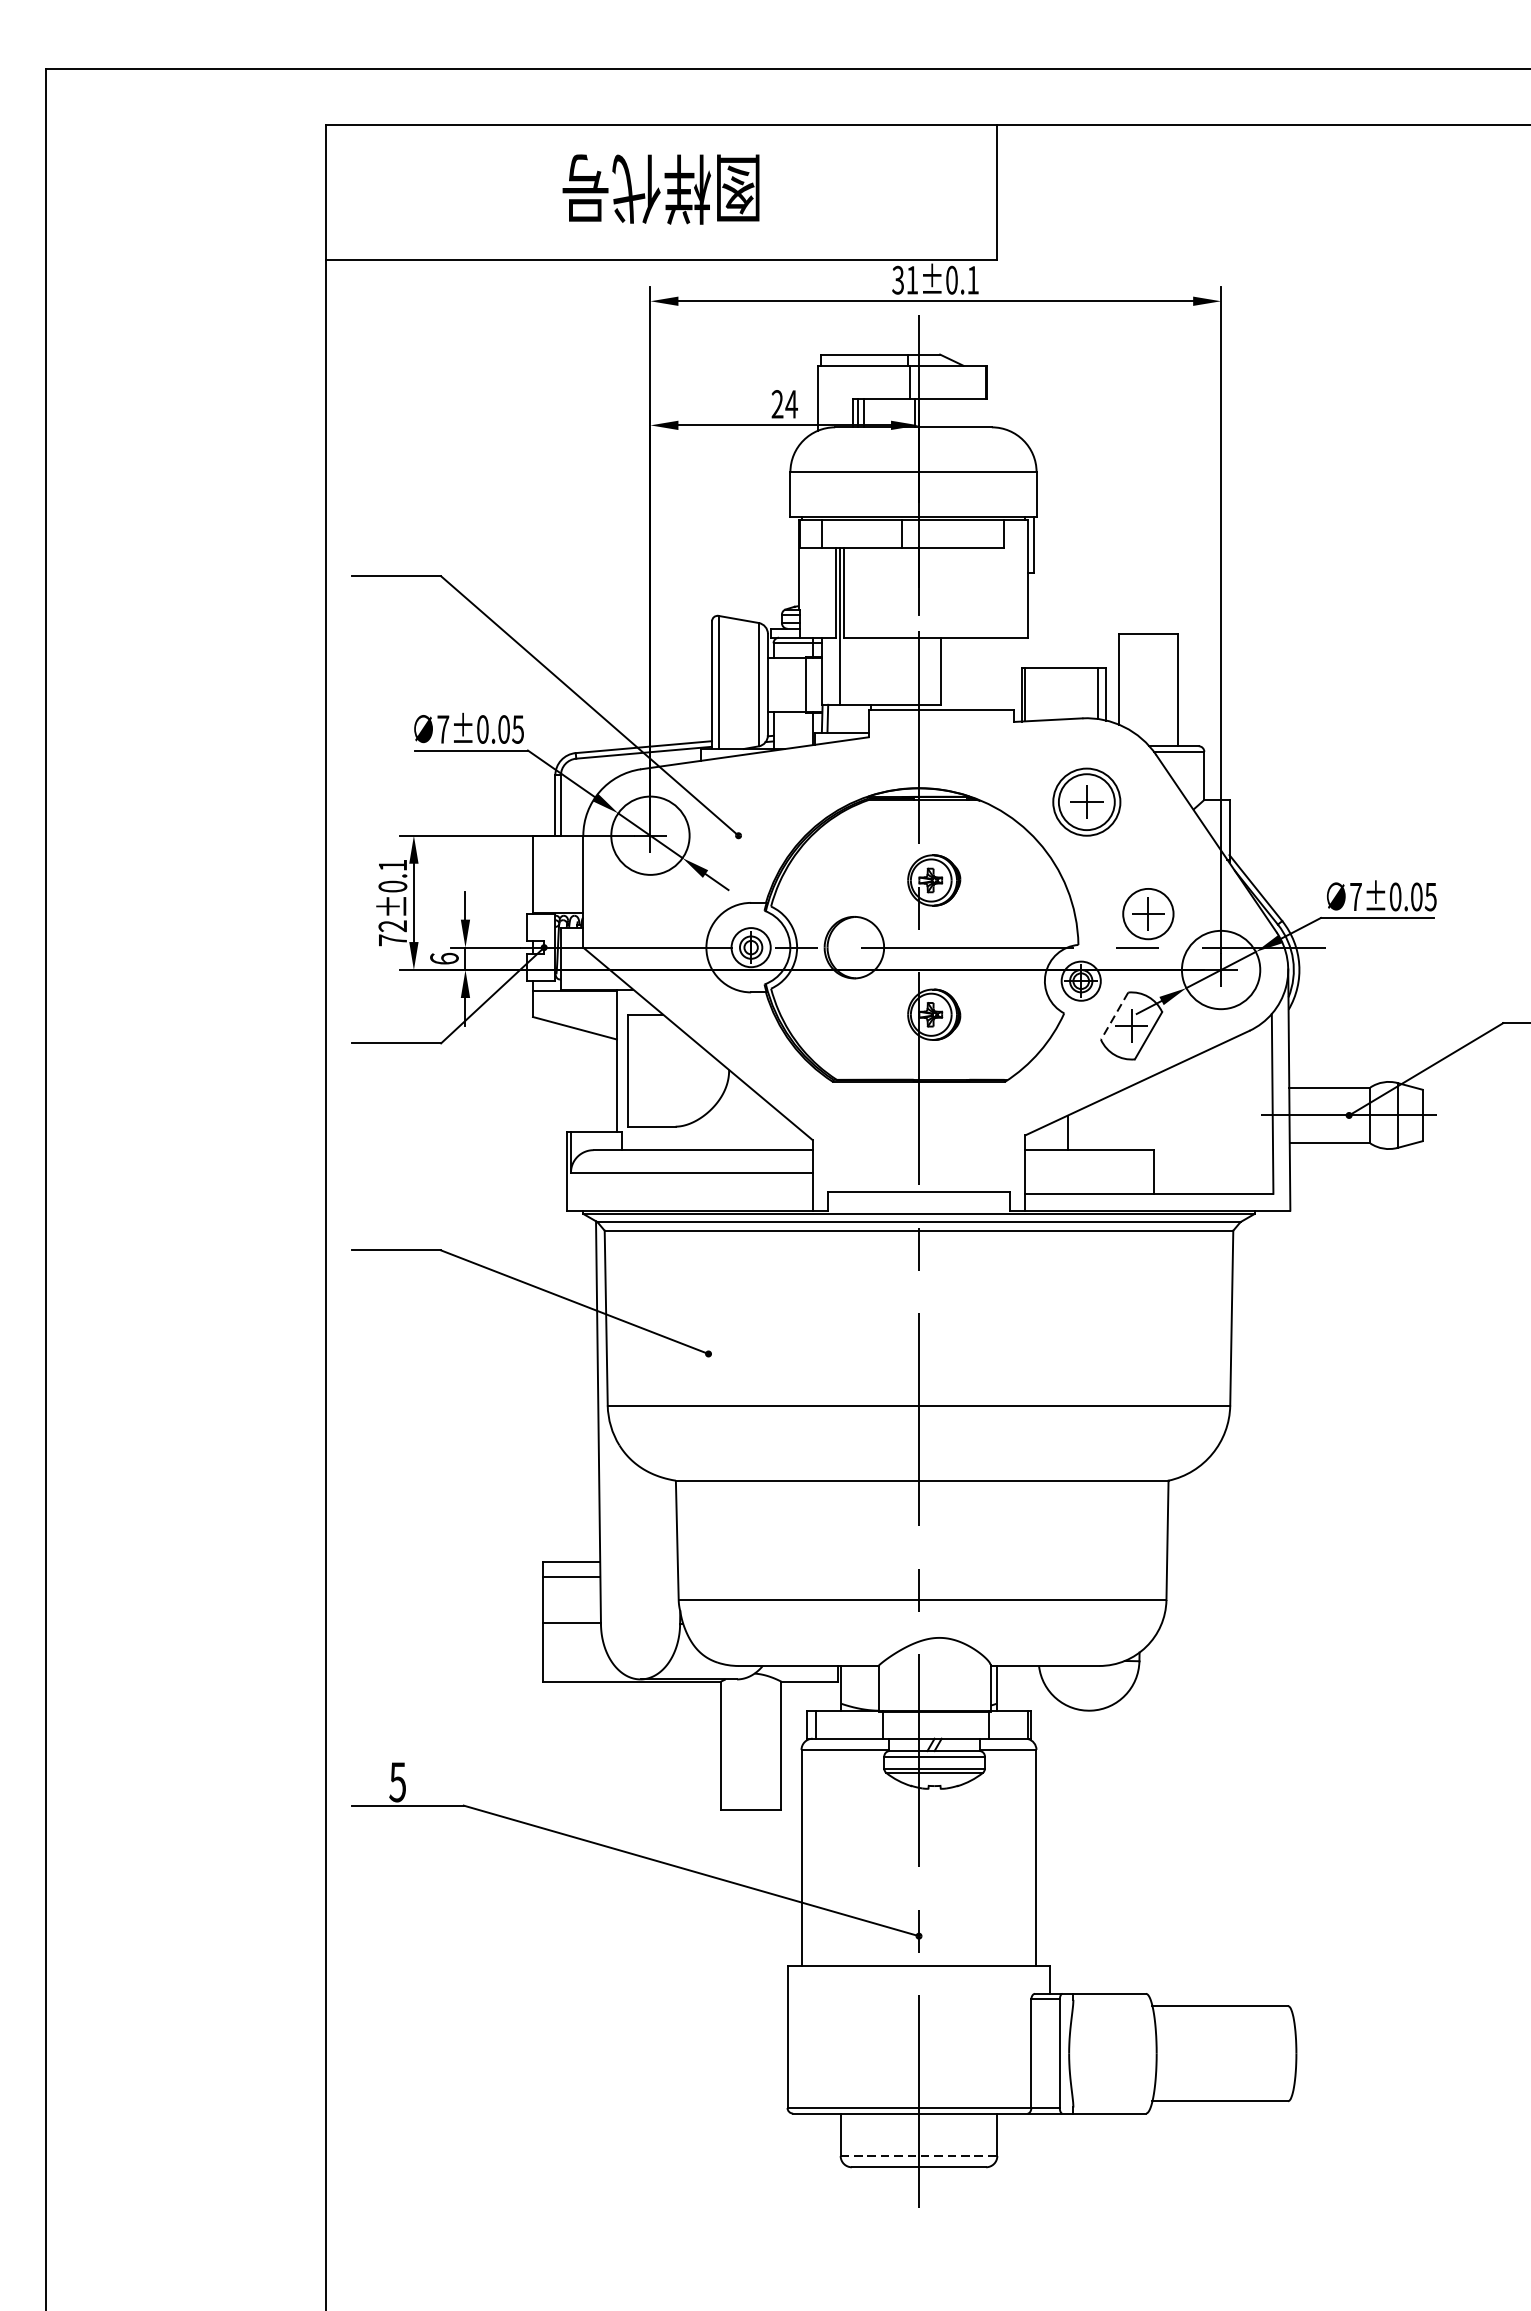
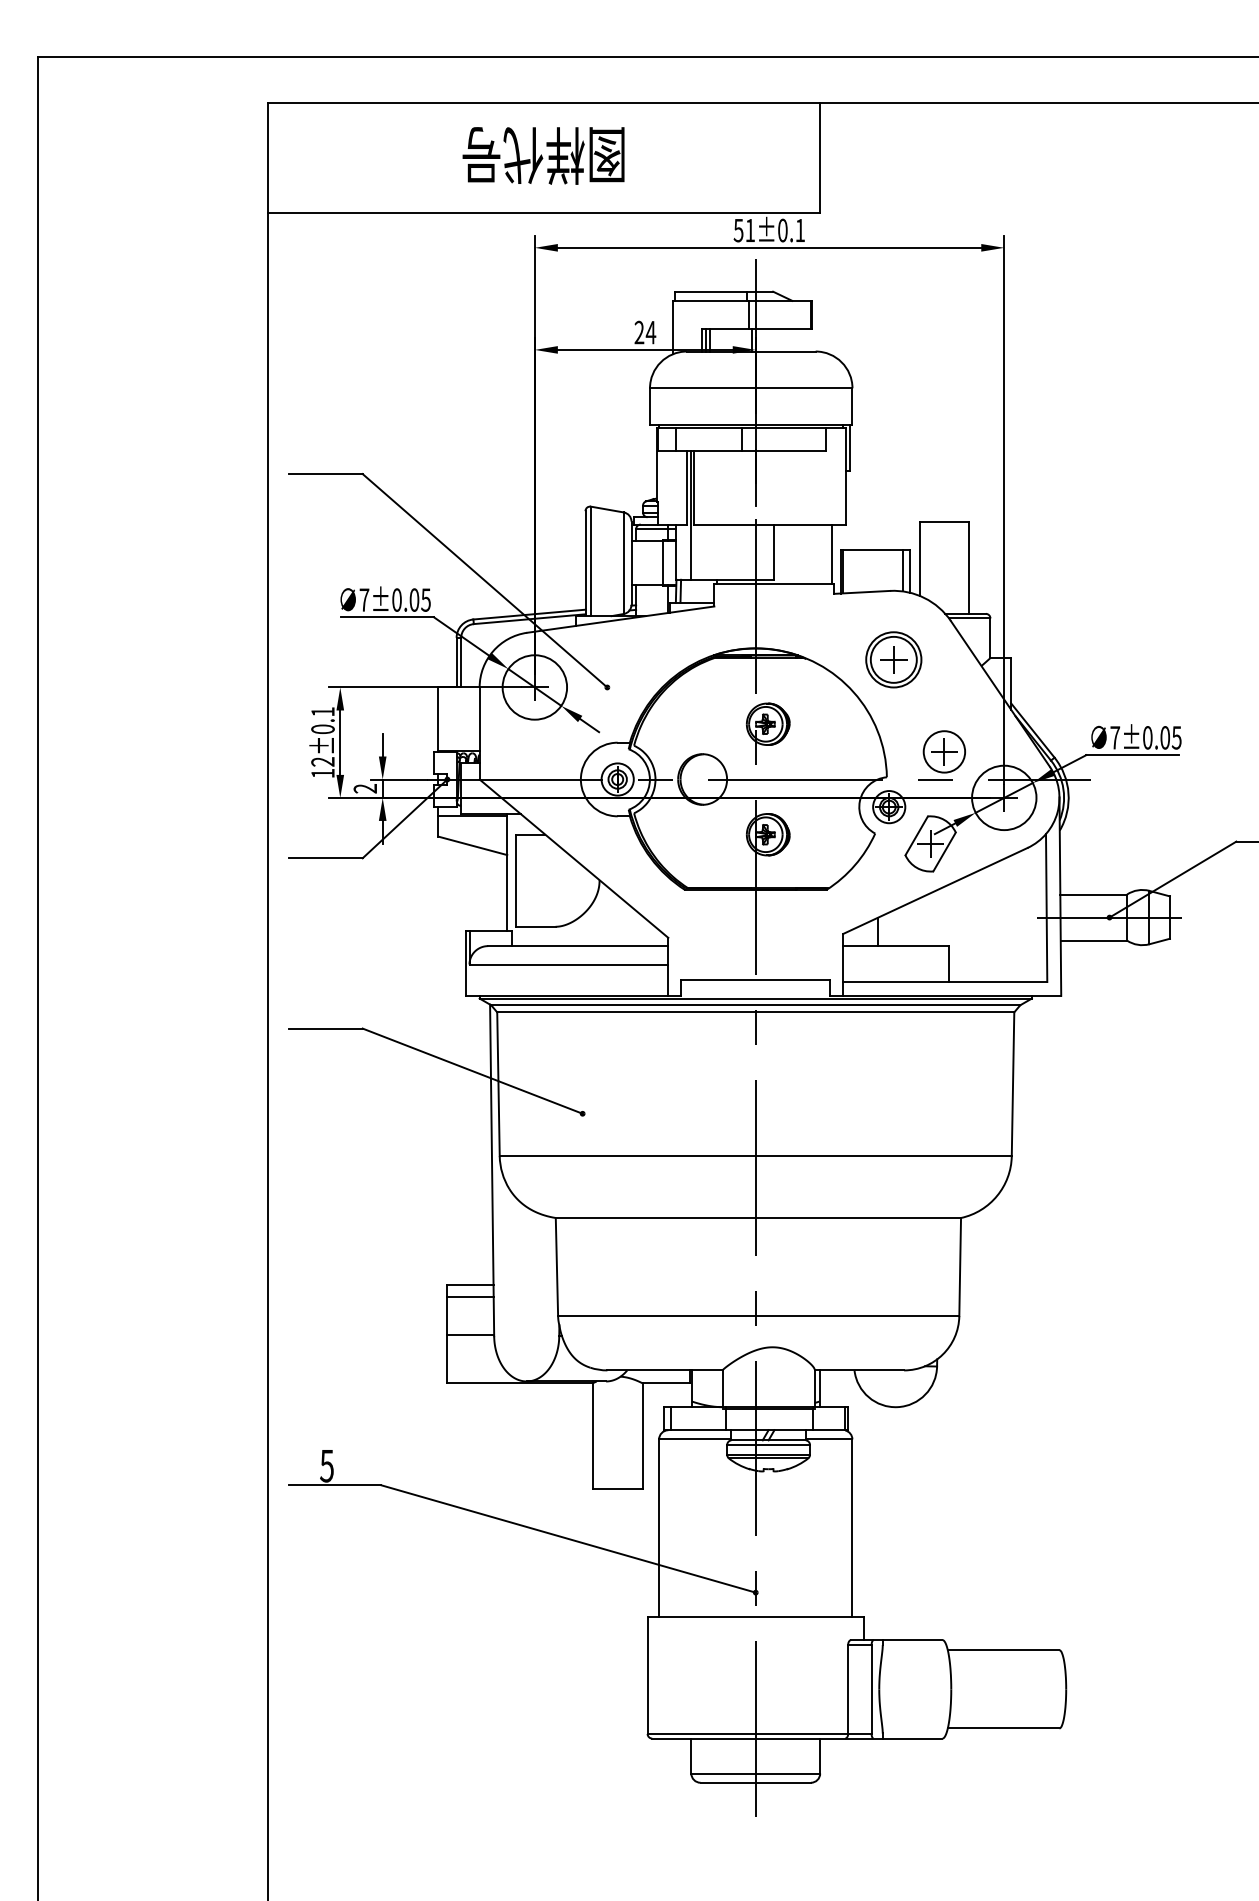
text: (898, 278) -> (738, 229), 31±0.1 -> 51±0.1
line: (1011, 674) -> (831, 554), added
text: (392, 940) -> (322, 773), 72±0.1 -> 12±0.1
text: (444, 958) -> (365, 788), 6 -> 2
line: (1114, 1016) -> (916, 836), dashed -> solid
line: (919, 2156) -> (756, 1773), dashed -> solid

